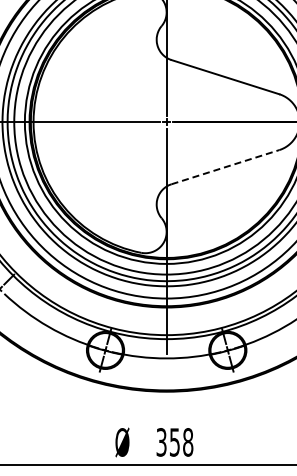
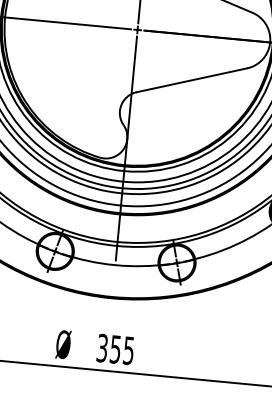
line: (225, 167) -> (191, 80), dashed -> solid
text: (188, 442) -> (129, 350), 358 -> 355

